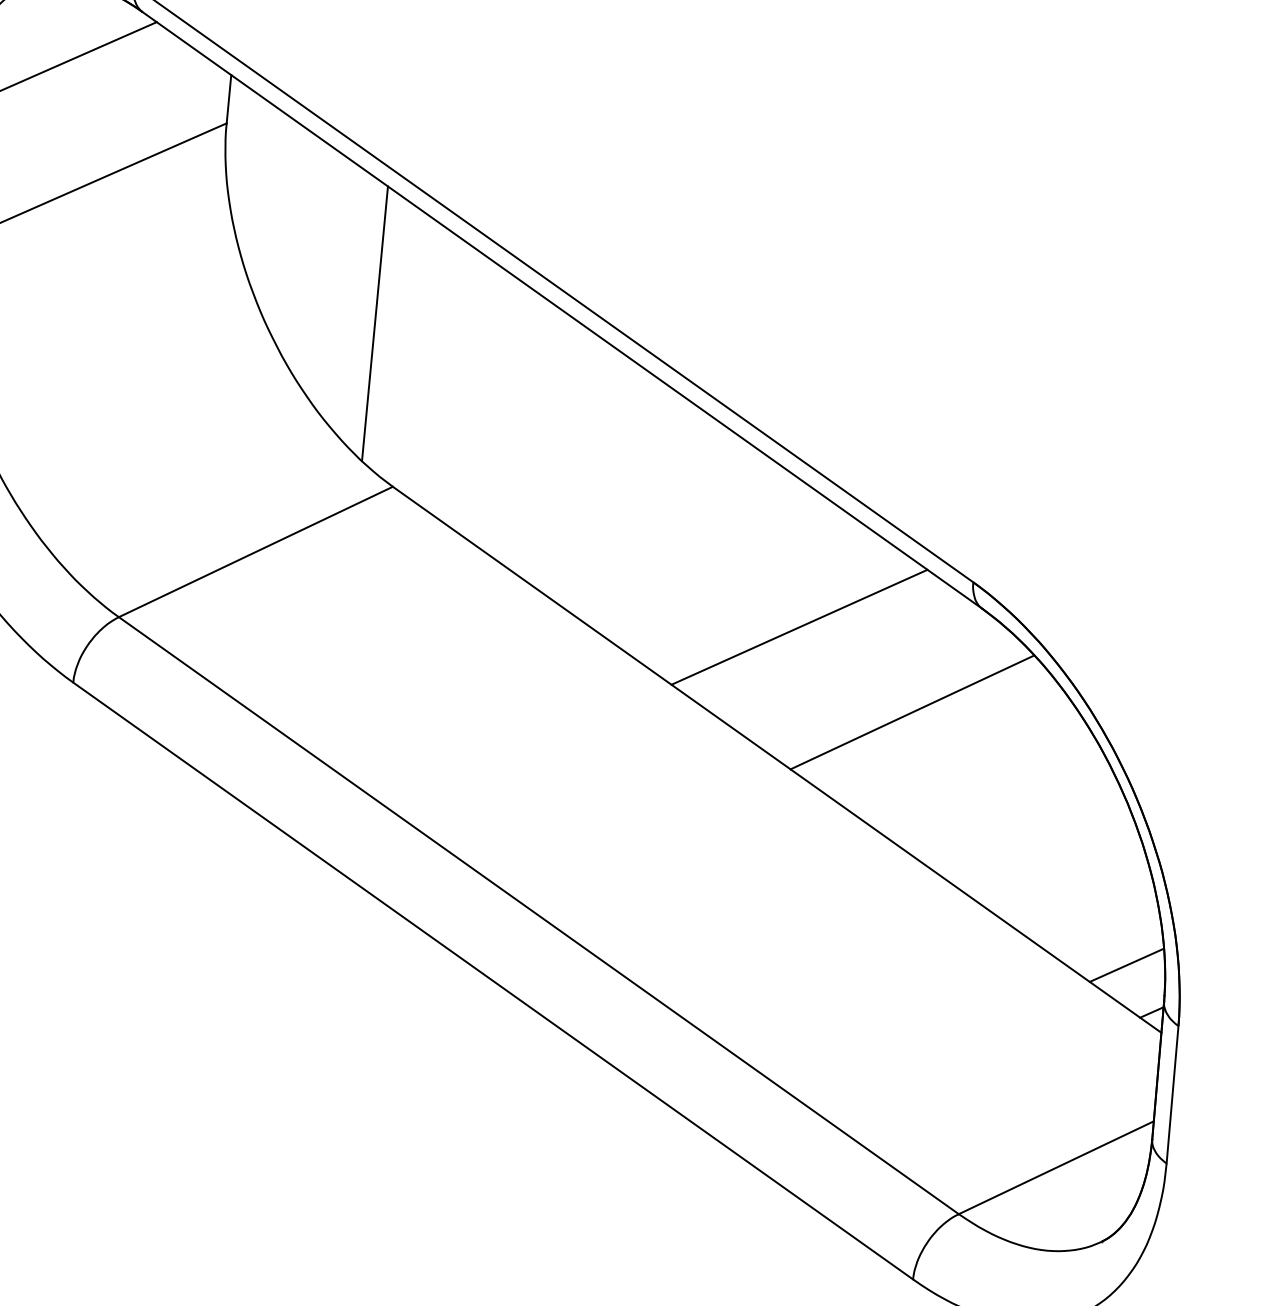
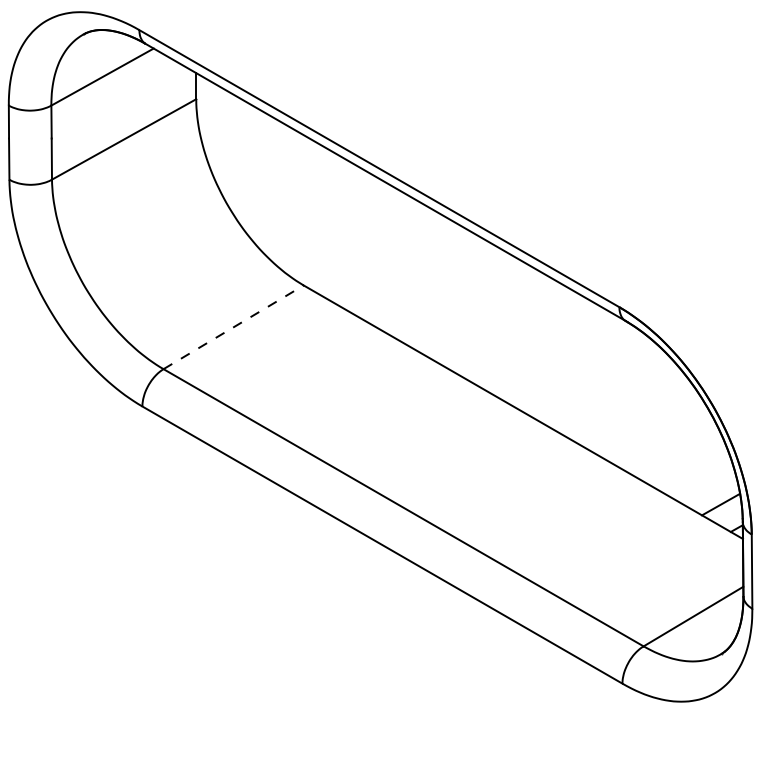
line: (374, 322) -> (285, 198), removed
line: (255, 552) -> (233, 327), solid -> dashed
line: (799, 626) -> (528, 339), removed
line: (910, 711) -> (592, 379), removed

